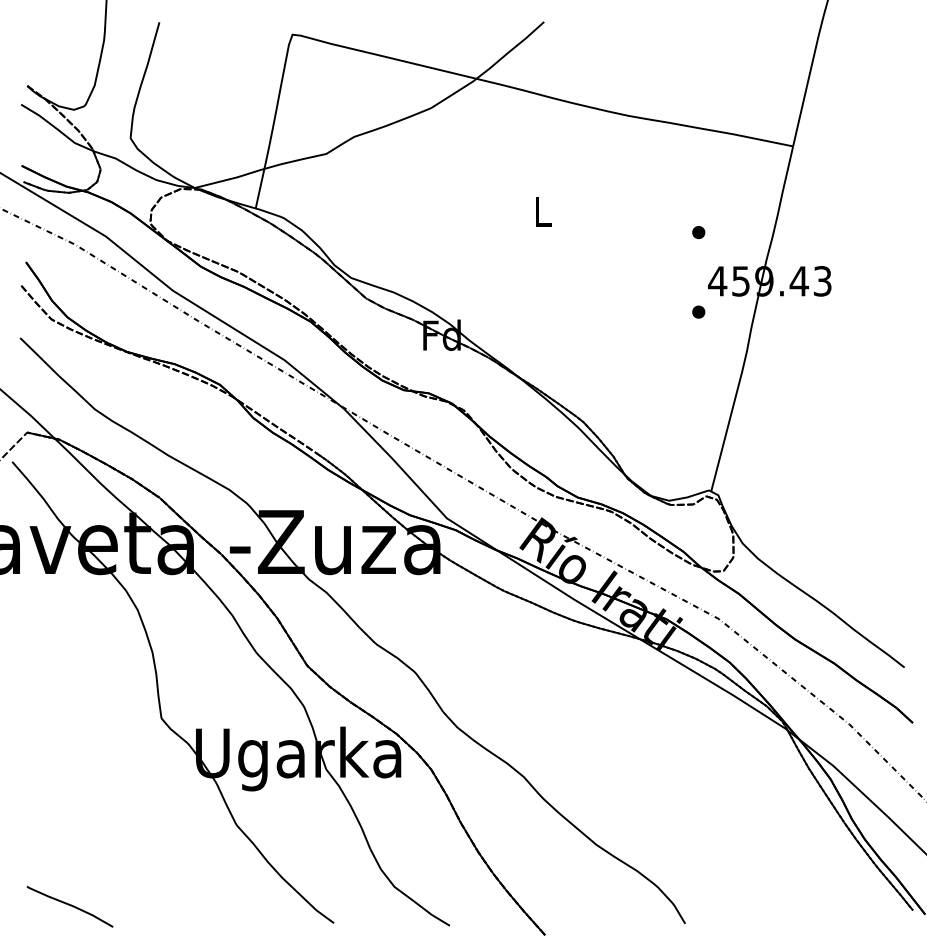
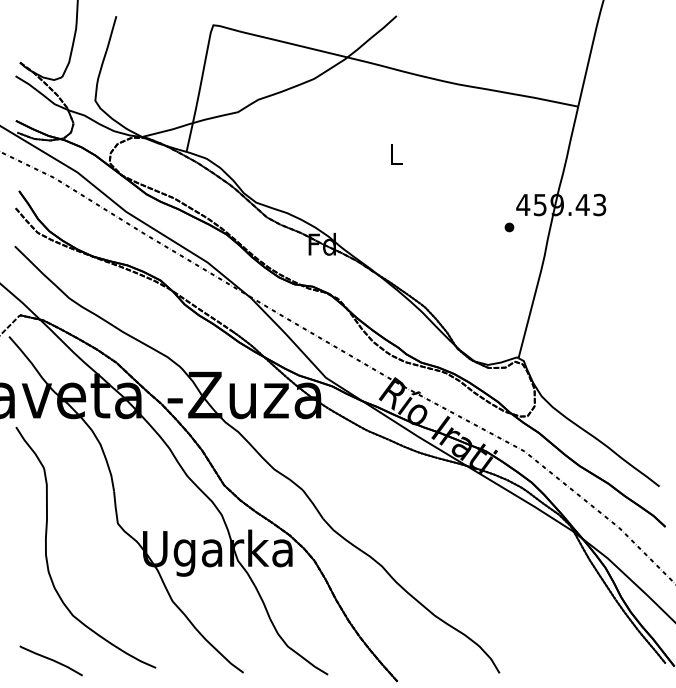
part: (698, 232) -> (509, 169), removed
curve: (63, 751) -> (46, 547), added

